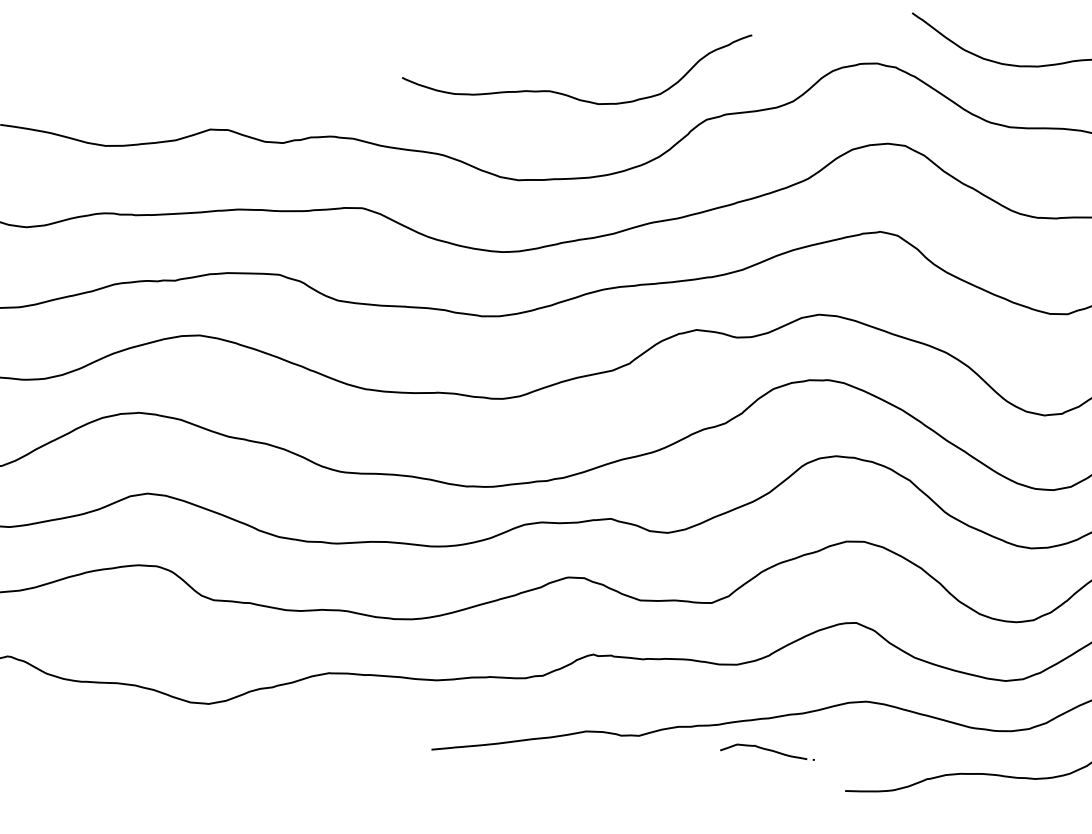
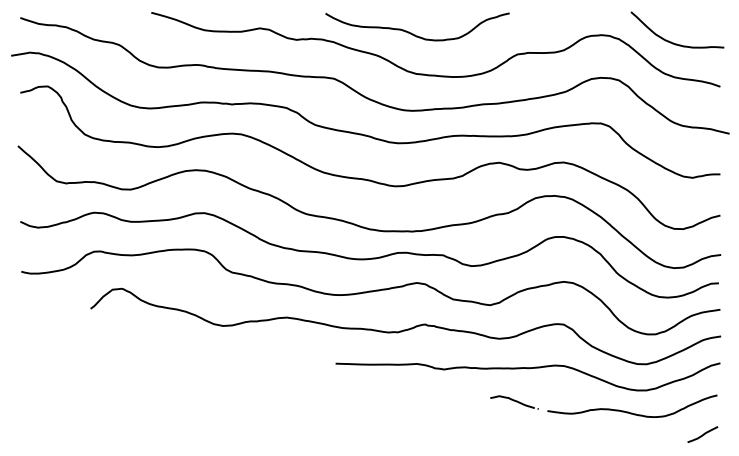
curve: (573, 95) -> (413, 33), moved
part: (767, 753) -> (514, 402), moved

